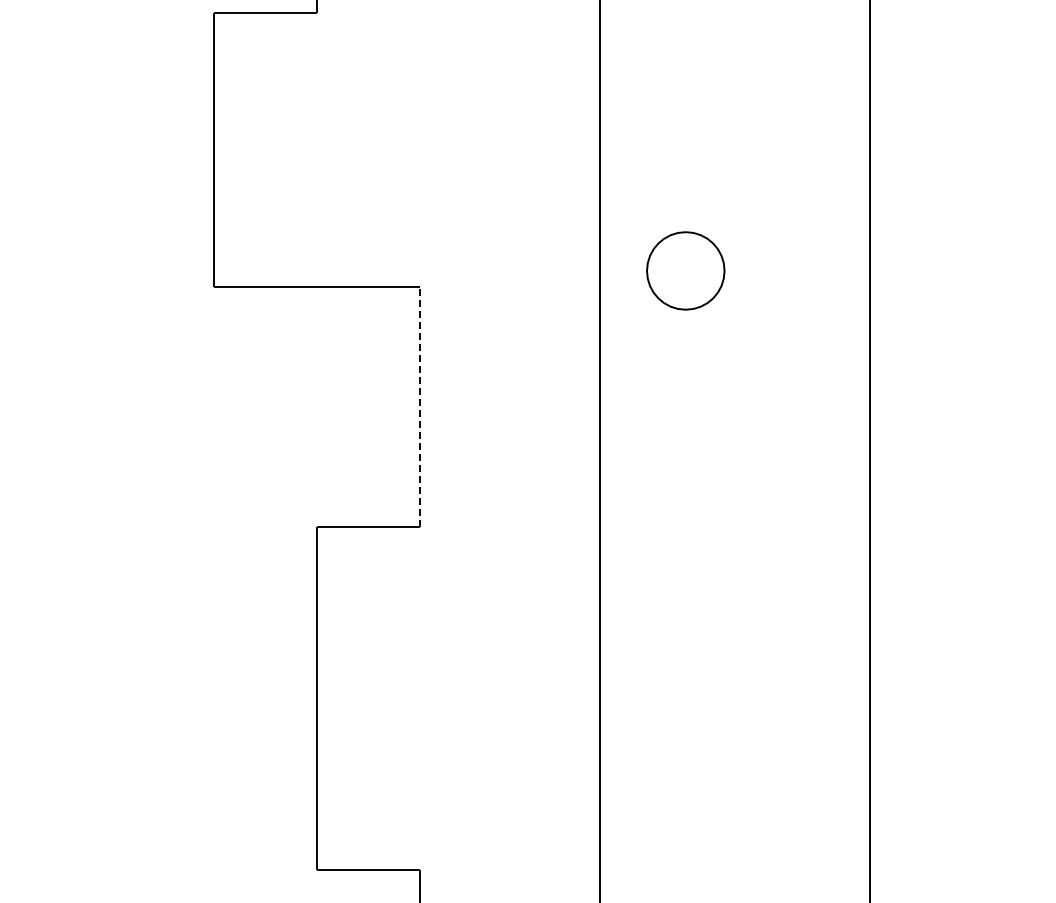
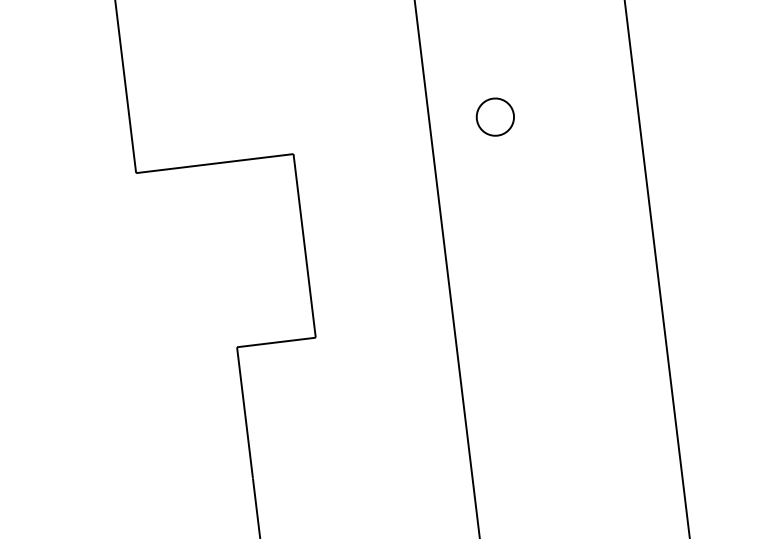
part: (685, 270) -> (495, 116), size x0.62
line: (419, 406) -> (304, 245), dashed -> solid

